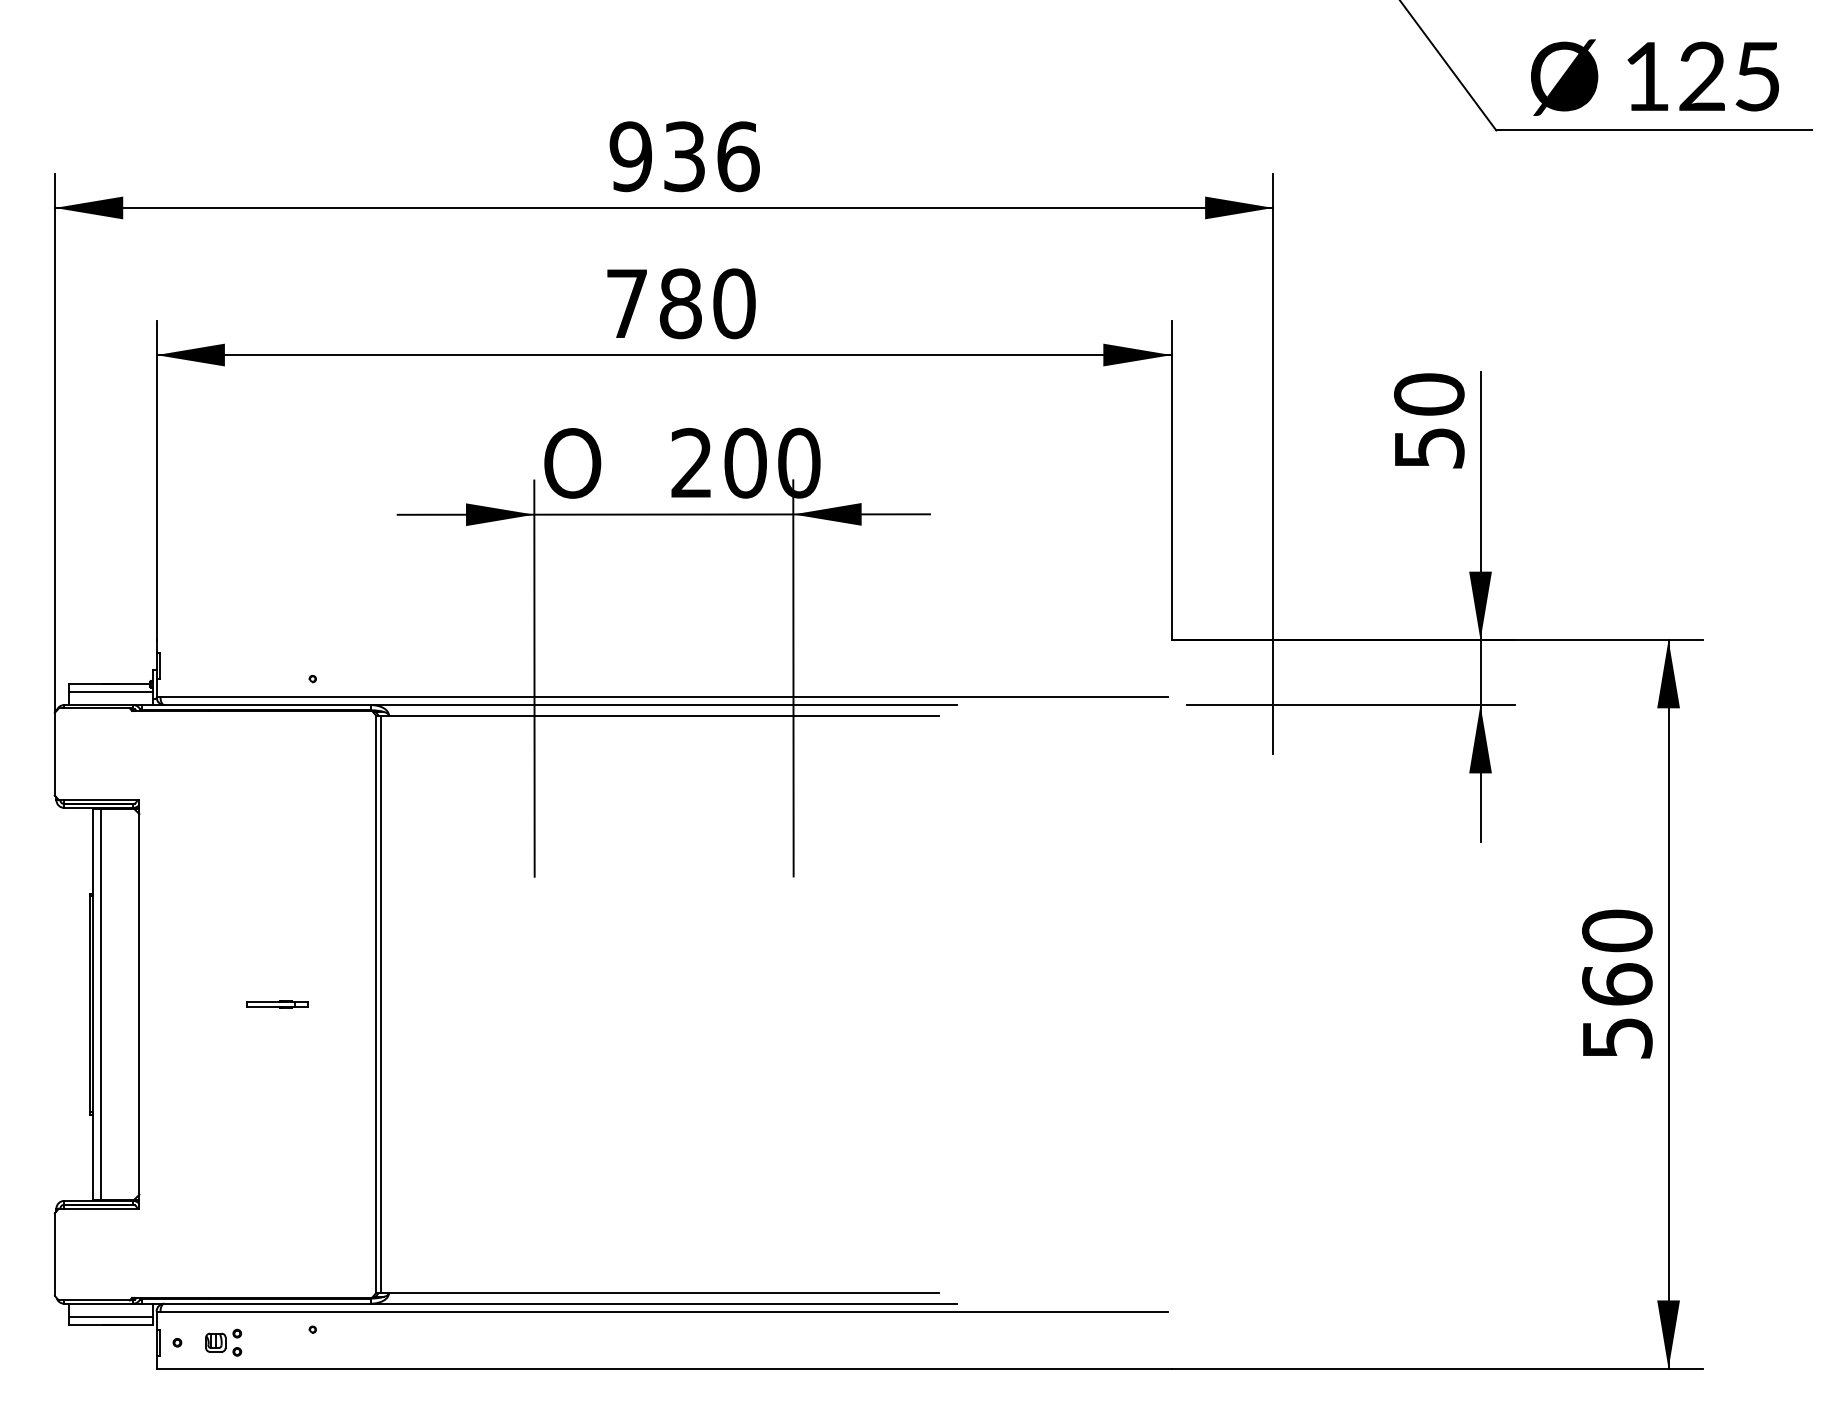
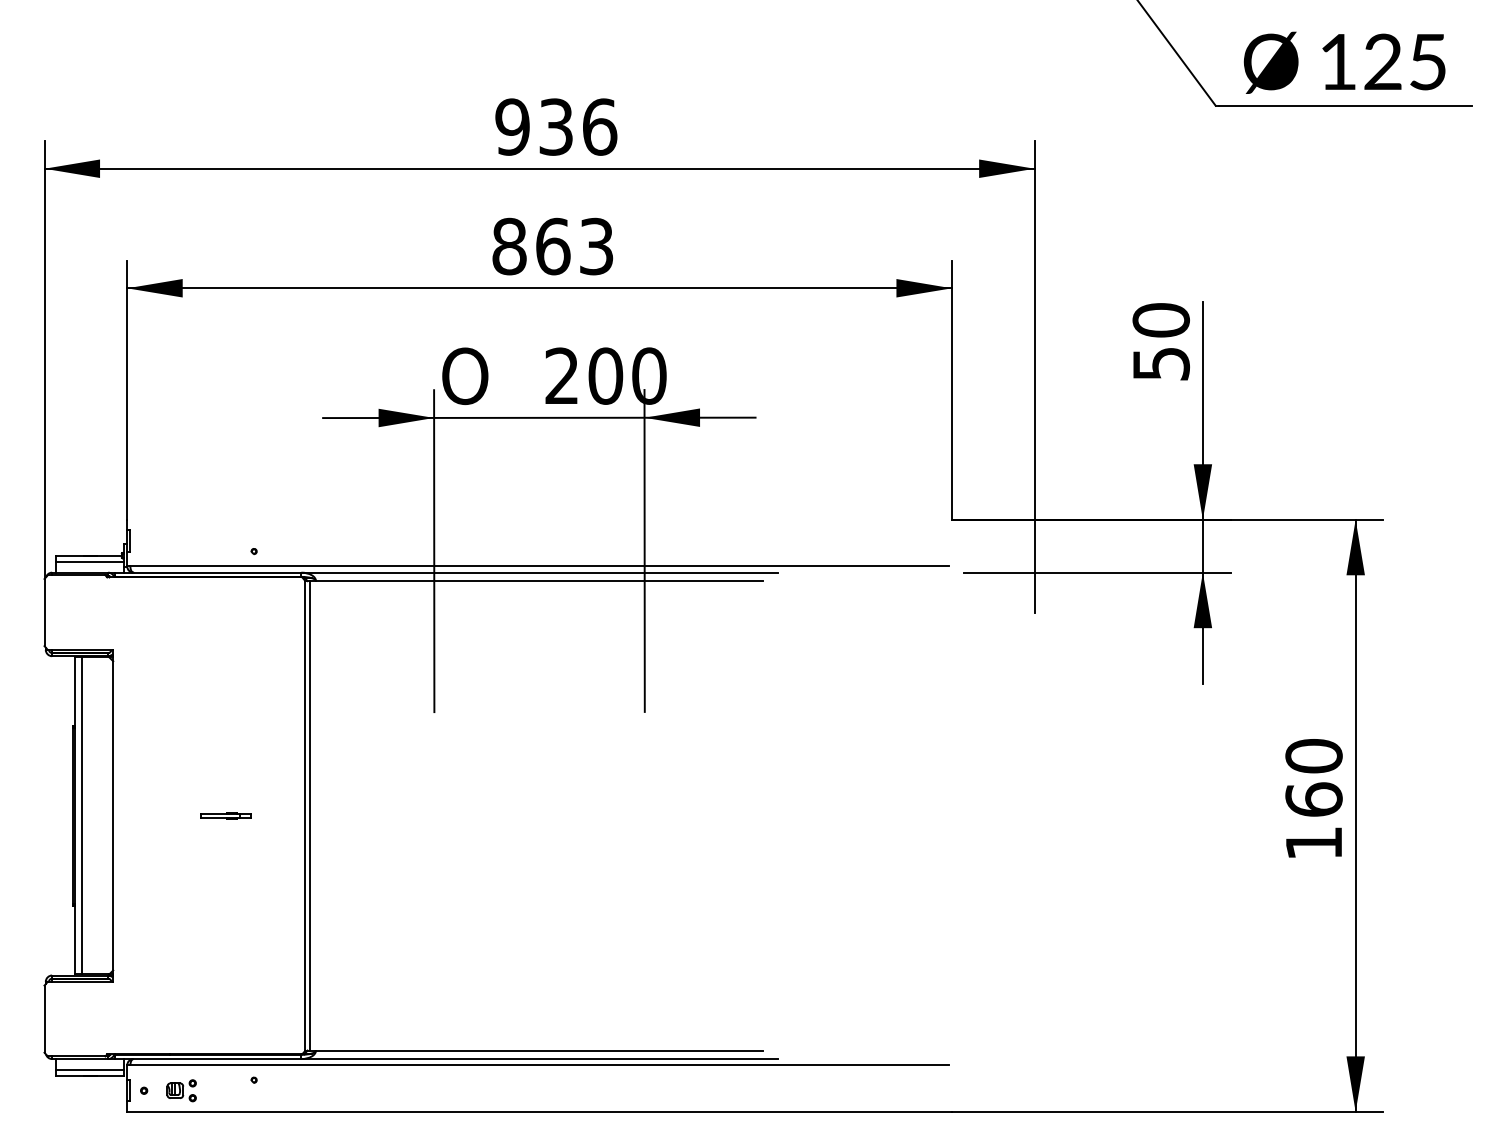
text: (680, 303) -> (552, 246), 780 -> 863
text: (1617, 1038) -> (1314, 843), 560 -> 160

